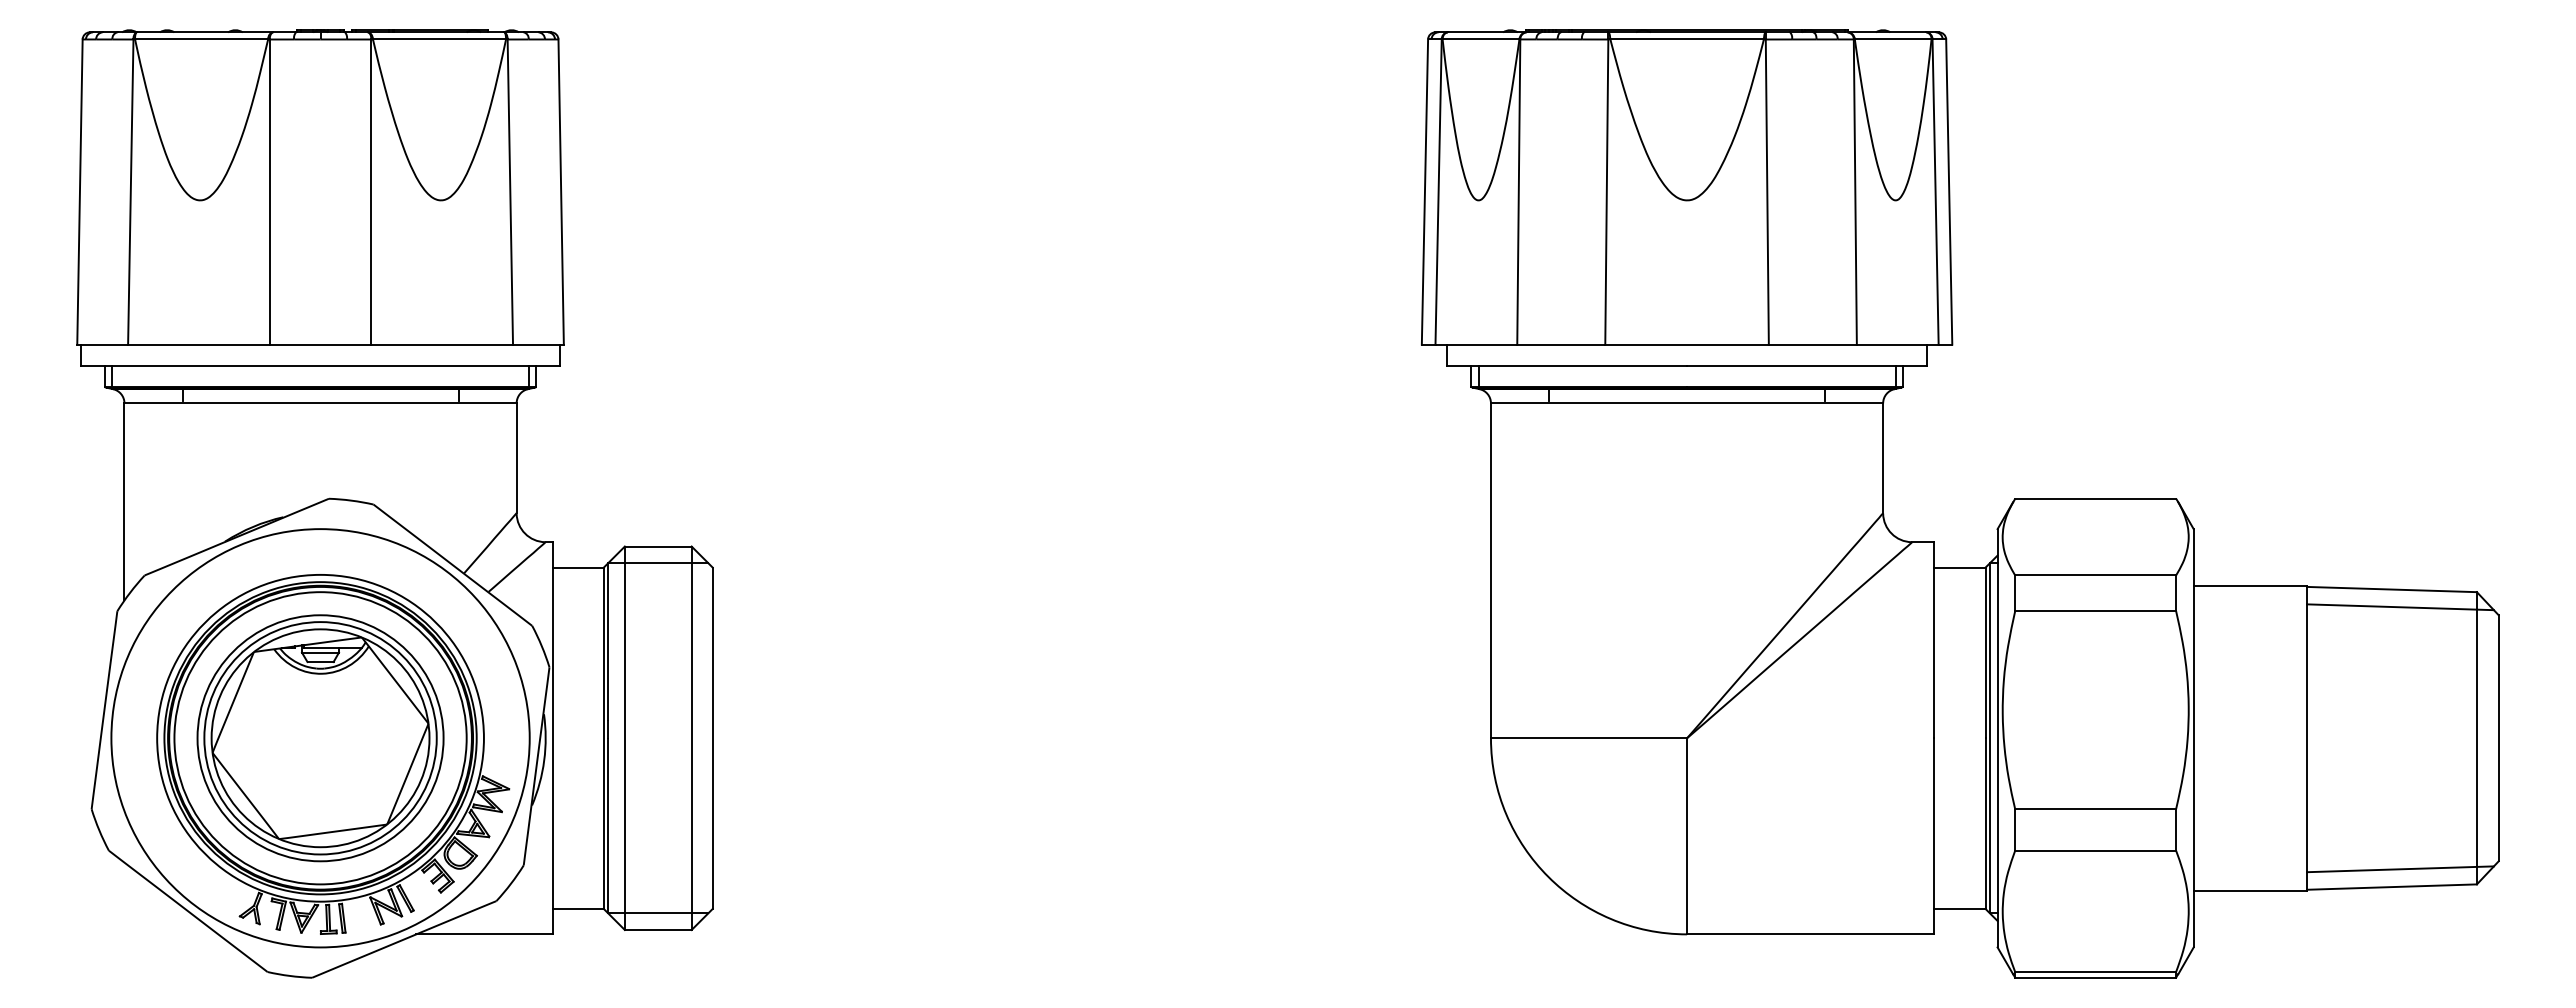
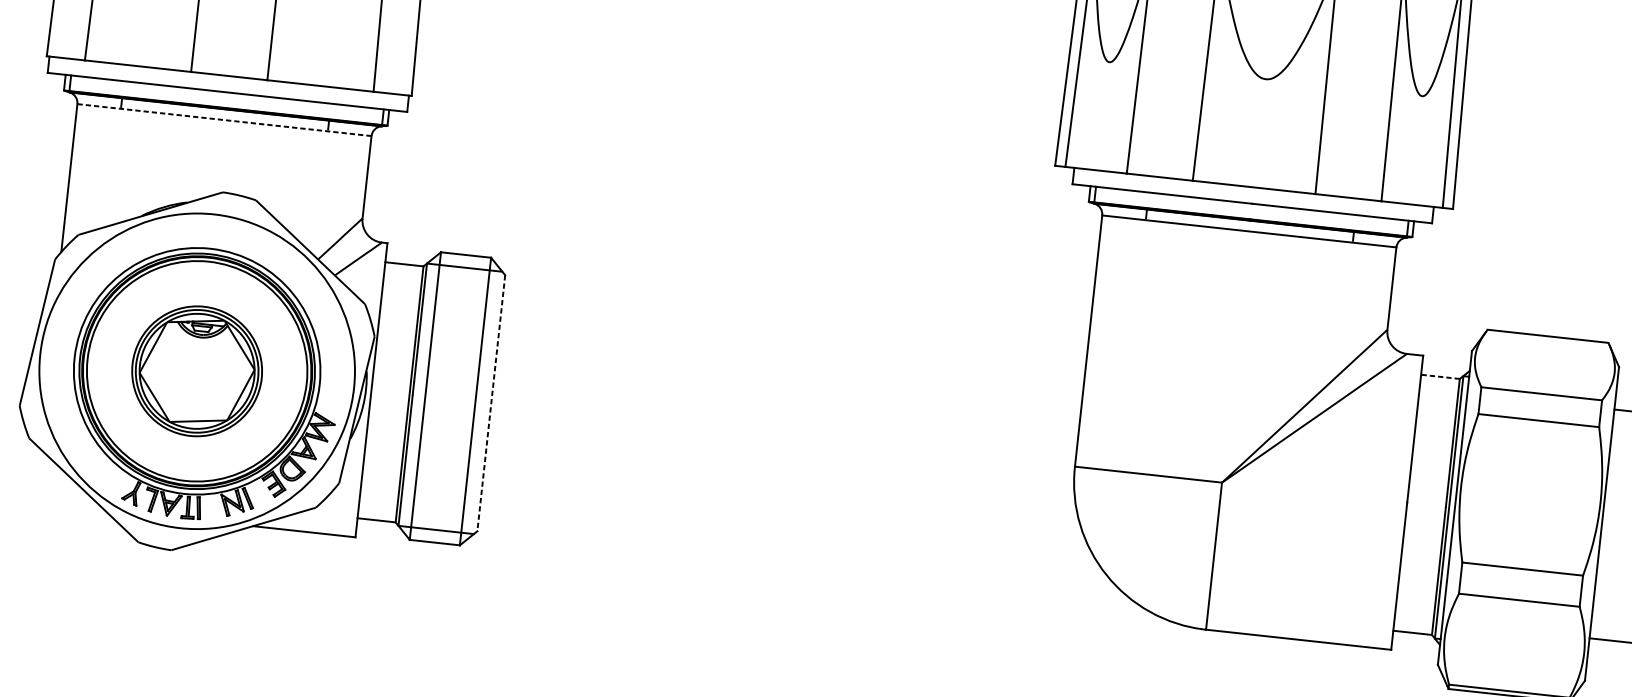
line: (320, 403) -> (224, 120), solid -> dashed
line: (1959, 567) -> (1440, 376), solid -> dashed
part: (320, 738) -> (197, 371), size x0.7
line: (712, 738) -> (491, 403), solid -> dashed

